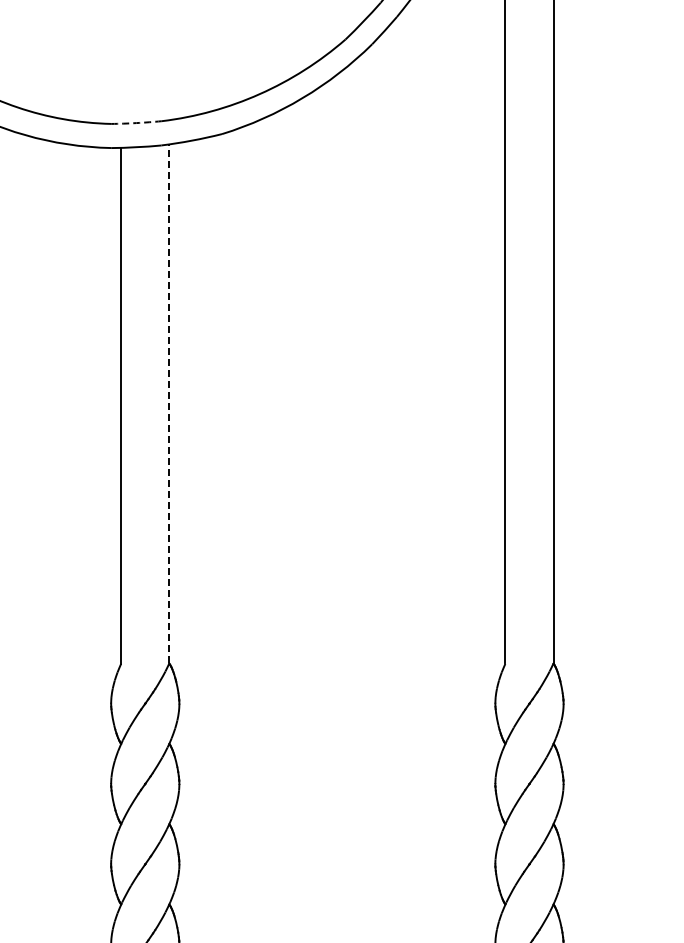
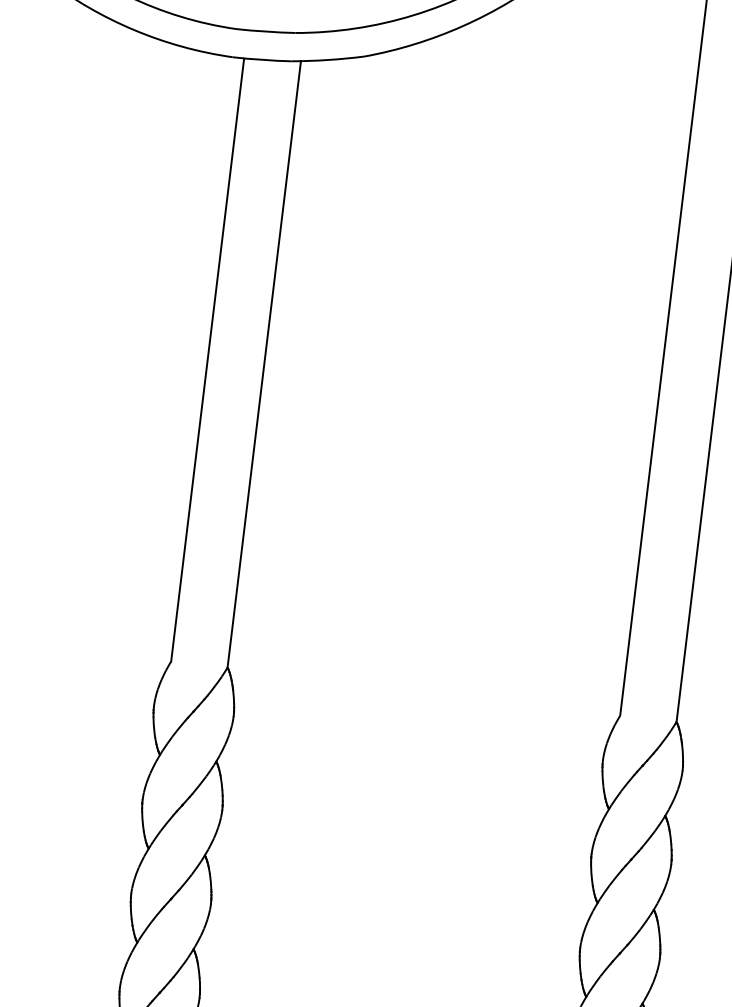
arc: (136, 123) -> (265, 32), dashed -> solid
line: (169, 403) -> (264, 363), dashed -> solid

